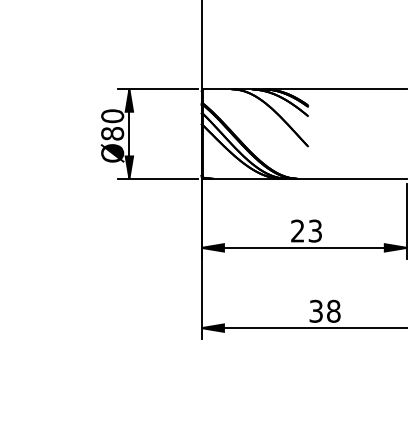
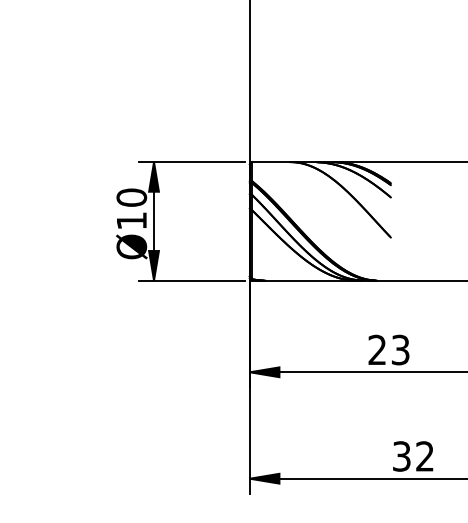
text: (112, 133) -> (131, 220), Ø80 -> Ø10
text: (333, 310) -> (424, 455), 38 -> 32

